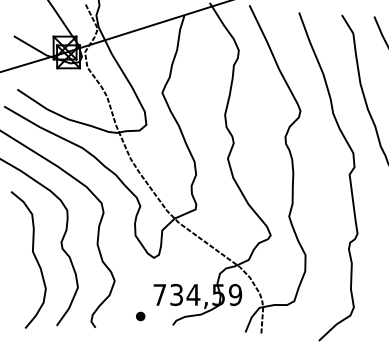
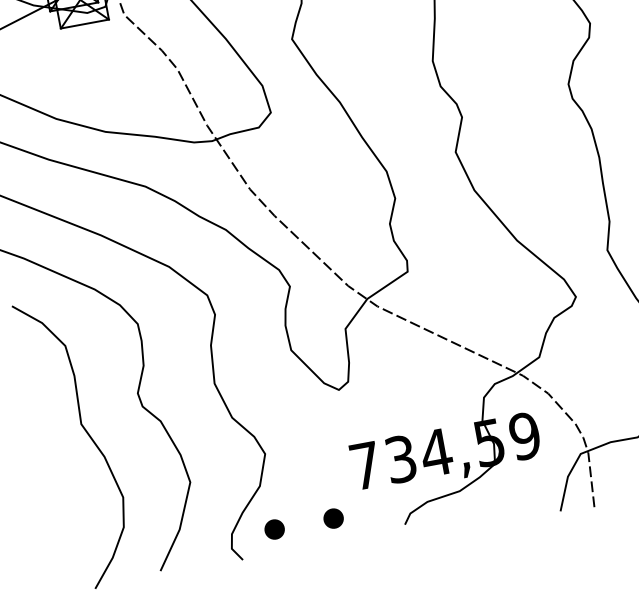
part: (112, 316) -> (274, 529), added

